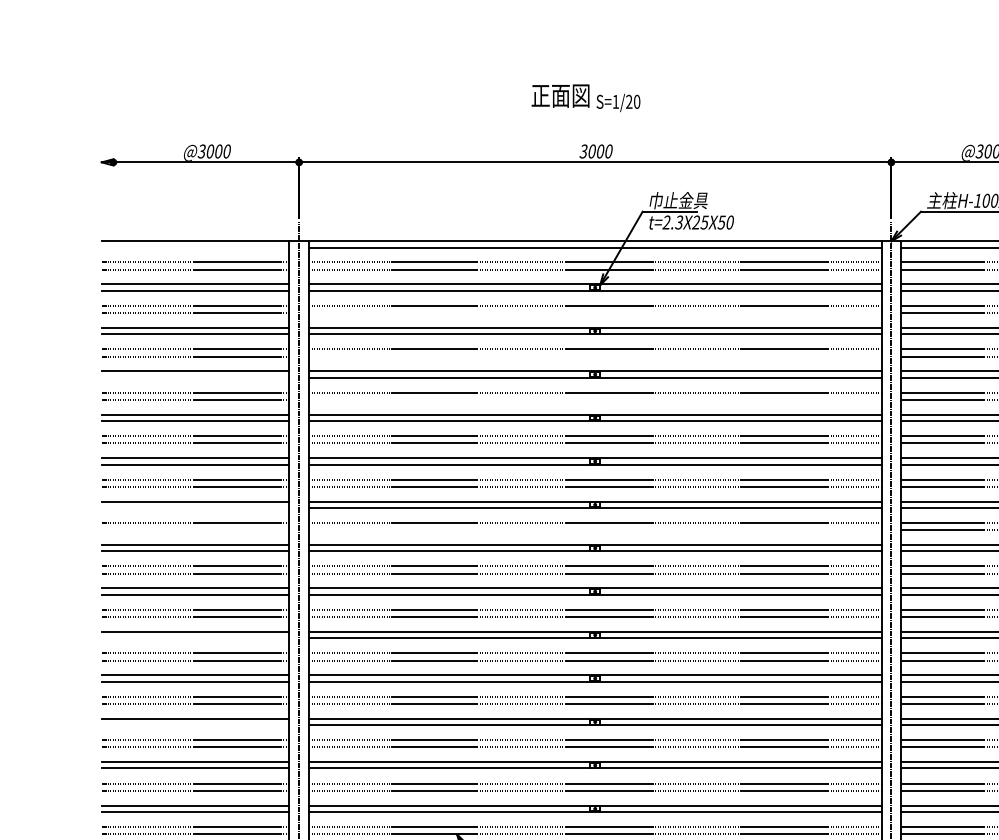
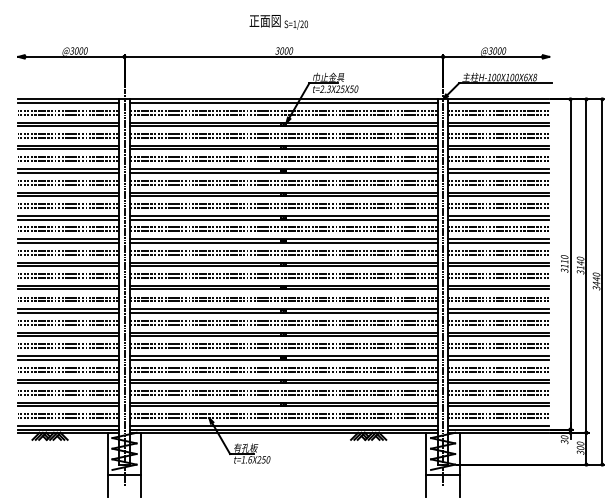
line: (194, 247) -> (68, 102), added
line: (594, 312) -> (283, 137), added
line: (594, 356) -> (283, 161), added
line: (194, 377) -> (68, 172), added
line: (594, 399) -> (283, 184), added
line: (194, 507) -> (68, 242), added
line: (194, 529) -> (68, 254), added
line: (594, 529) -> (283, 254), added
line: (194, 637) -> (68, 312), added
line: (194, 724) -> (68, 359), added

